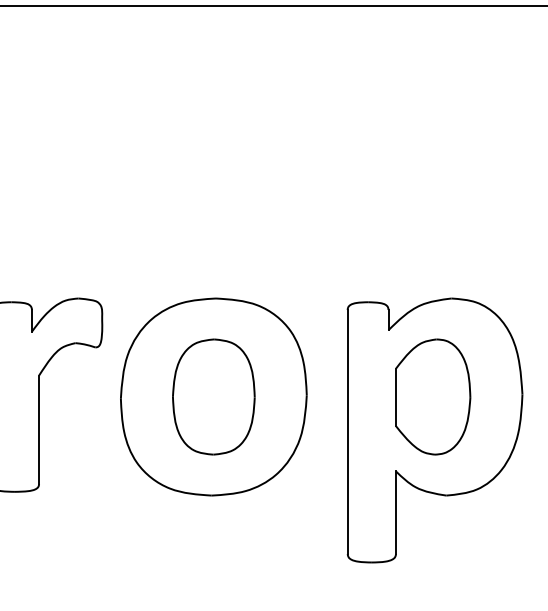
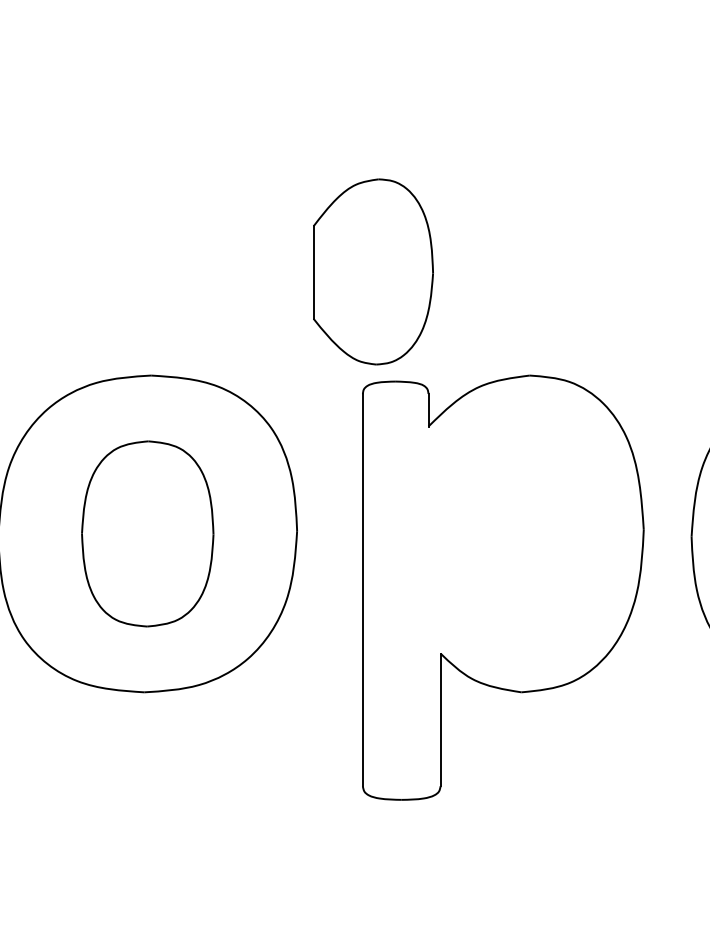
part: (433, 396) -> (373, 271), moved

